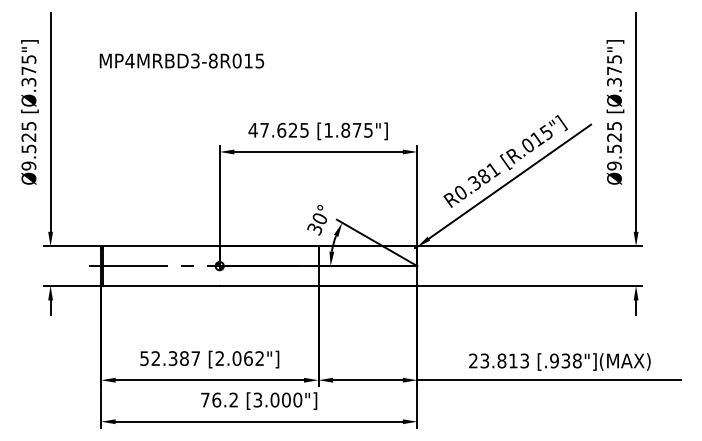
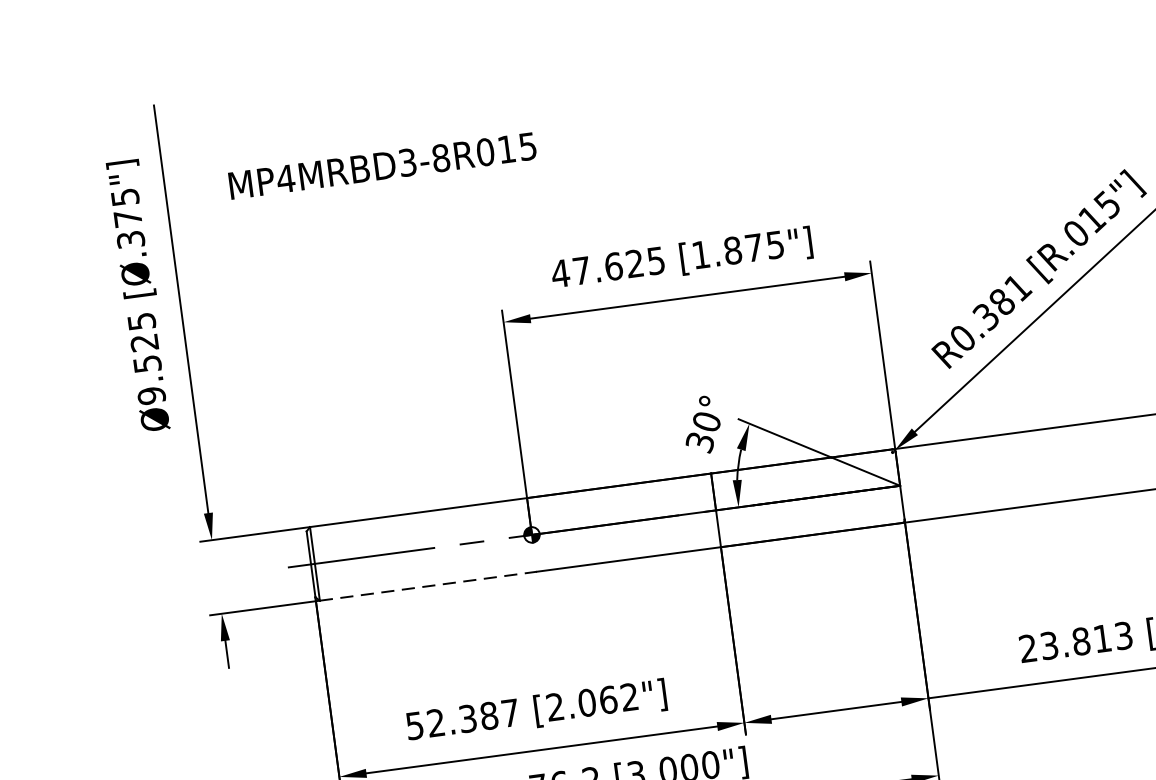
text: (181, 60) -> (381, 165), moved
line: (161, 285) -> (428, 585), solid -> dashed

